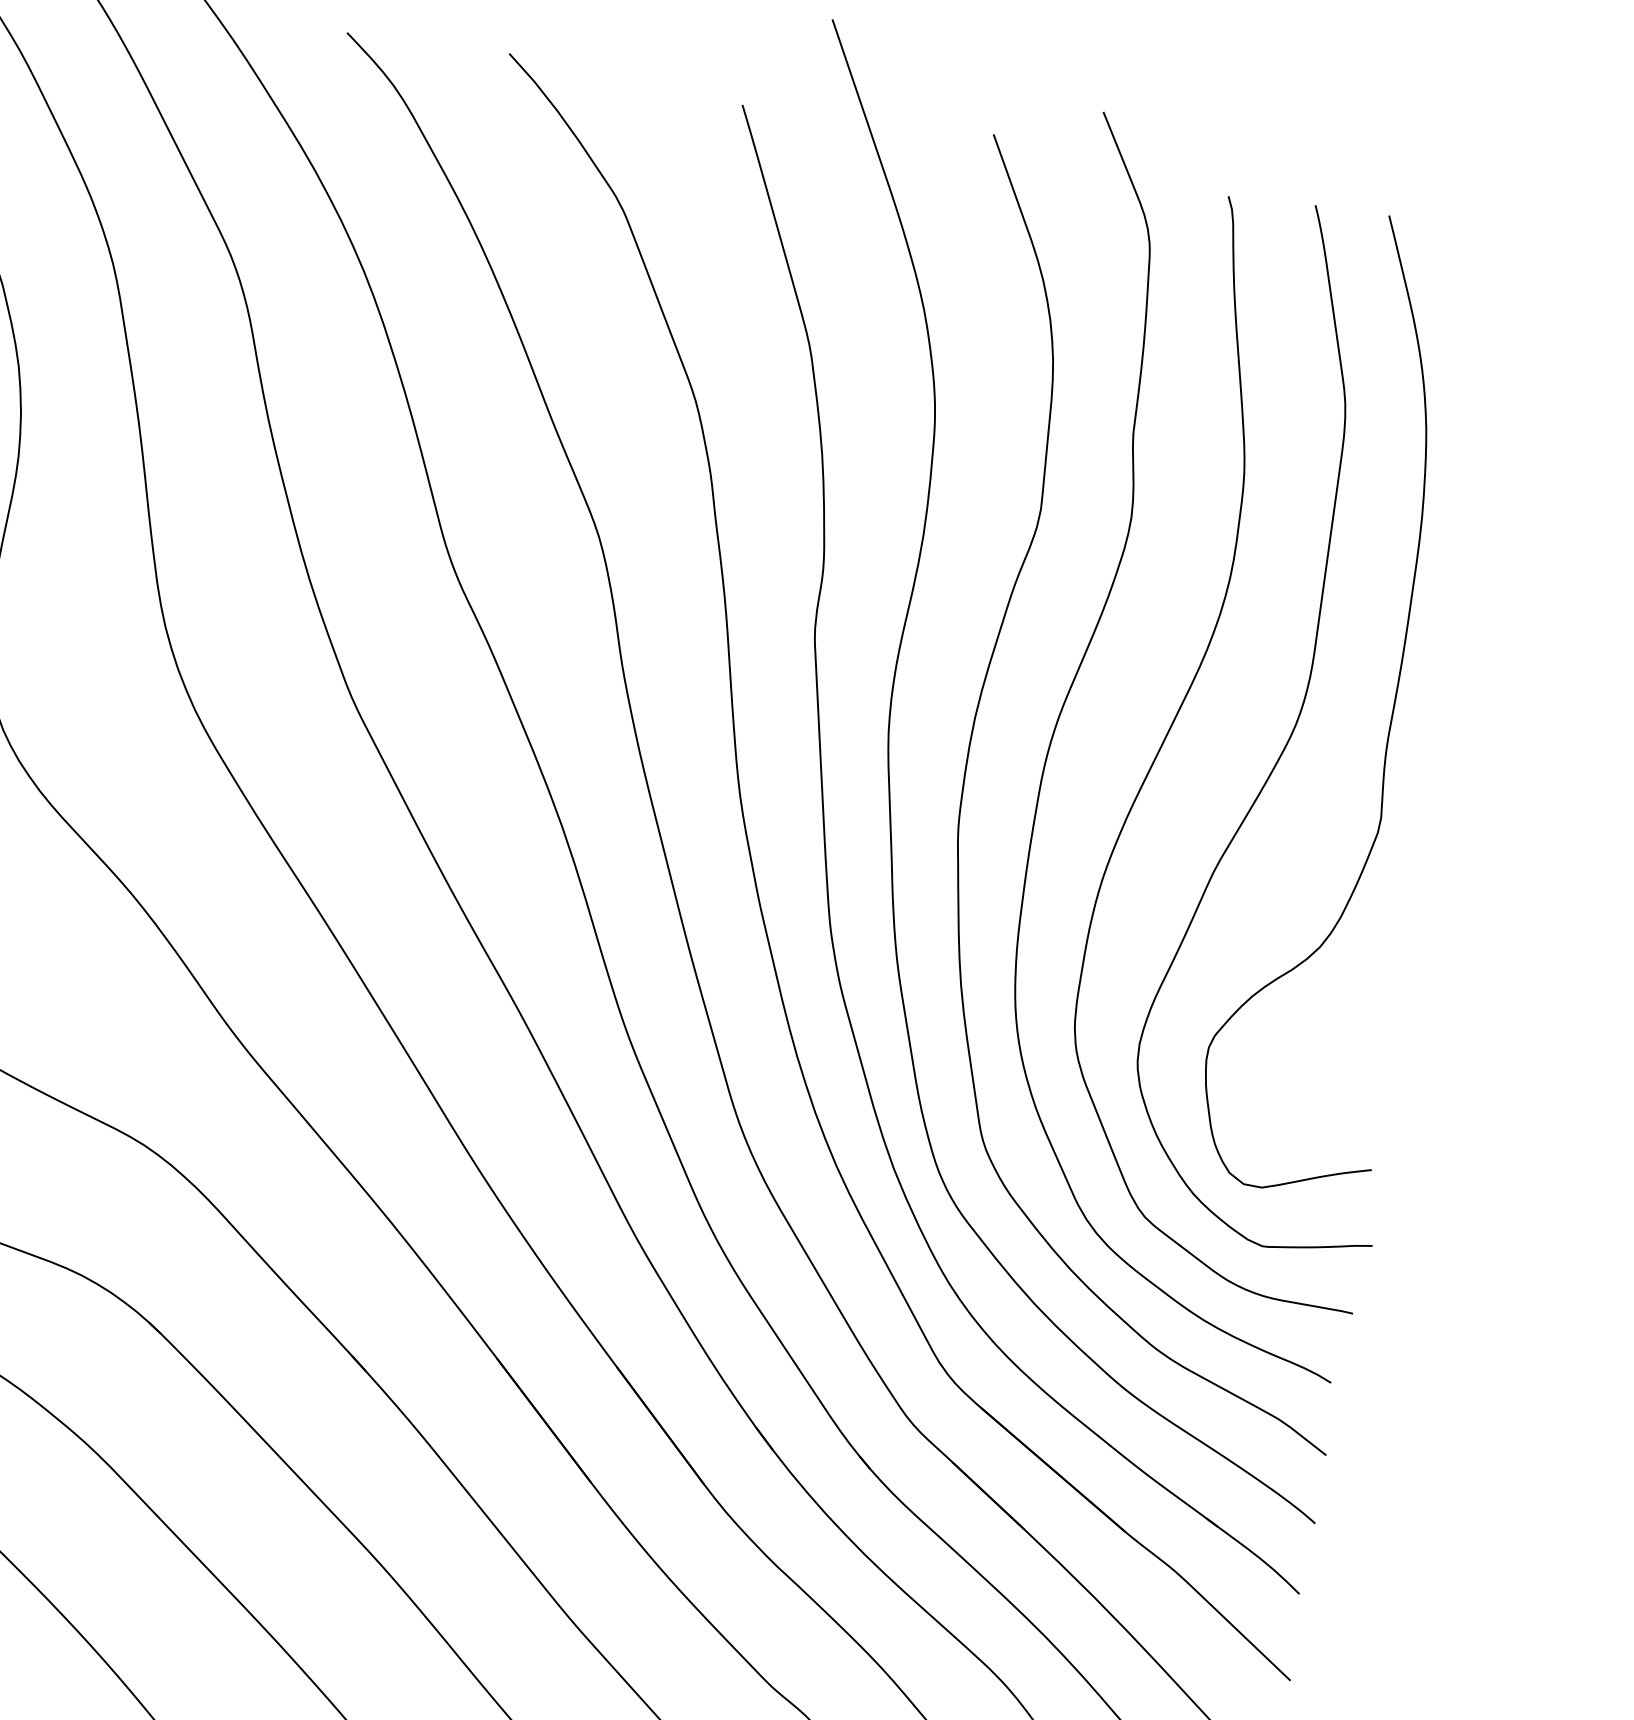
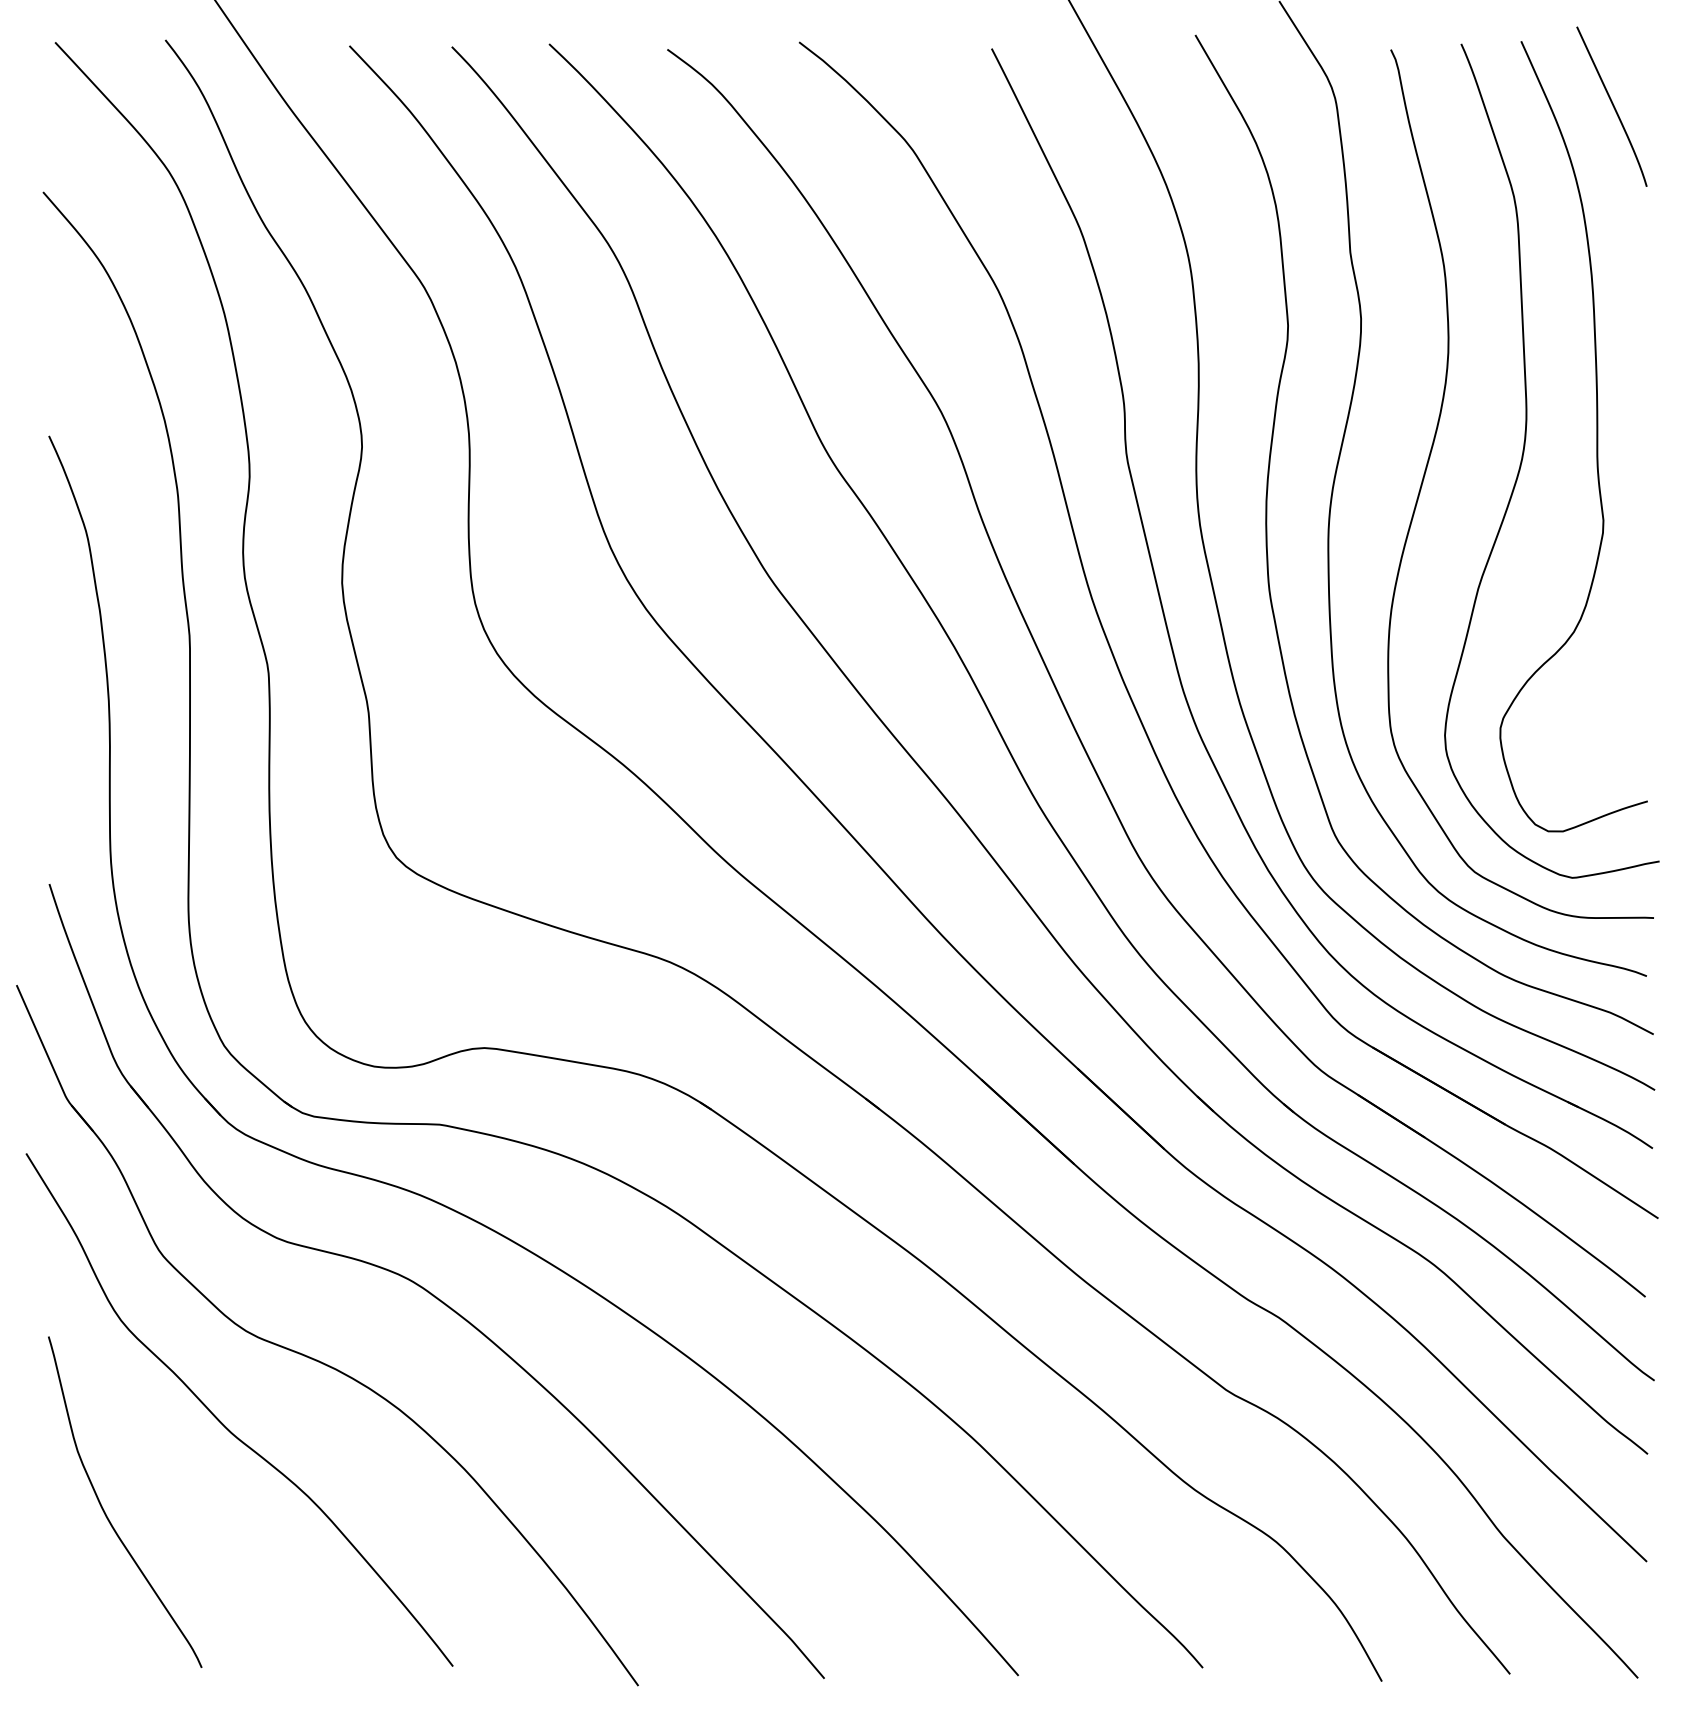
curve: (1485, 315) -> (1612, 106), added

